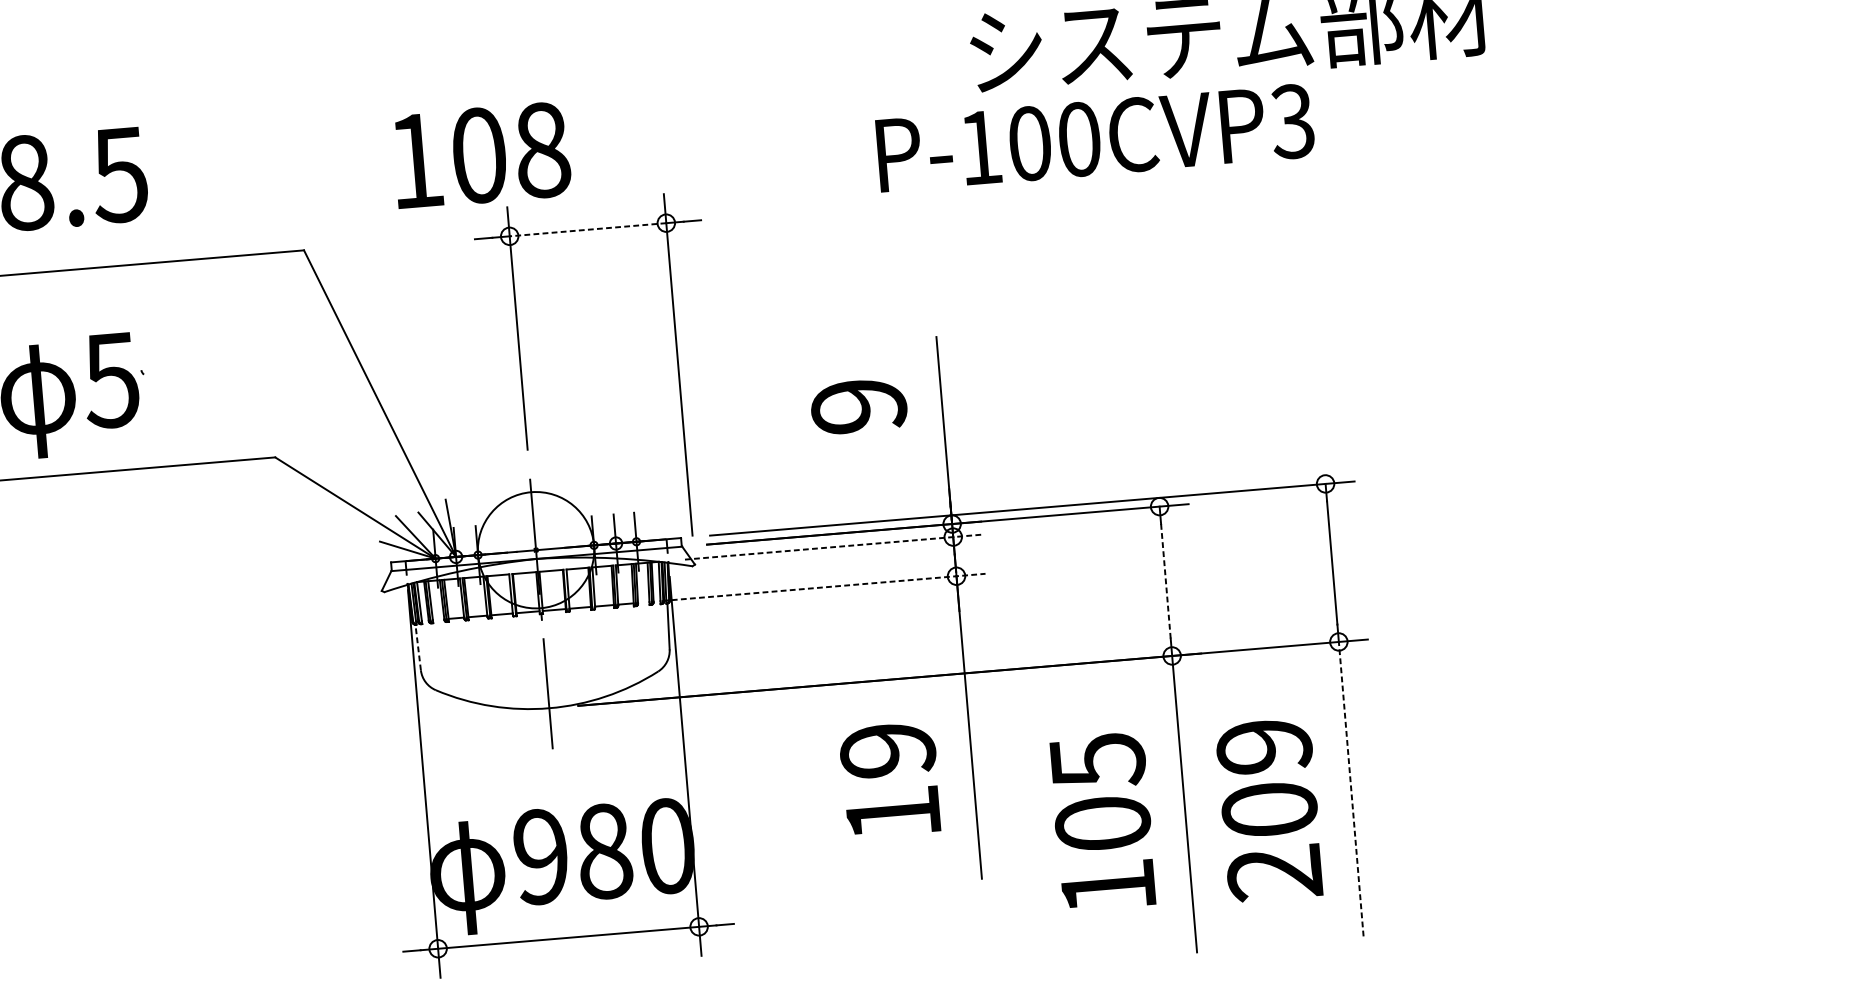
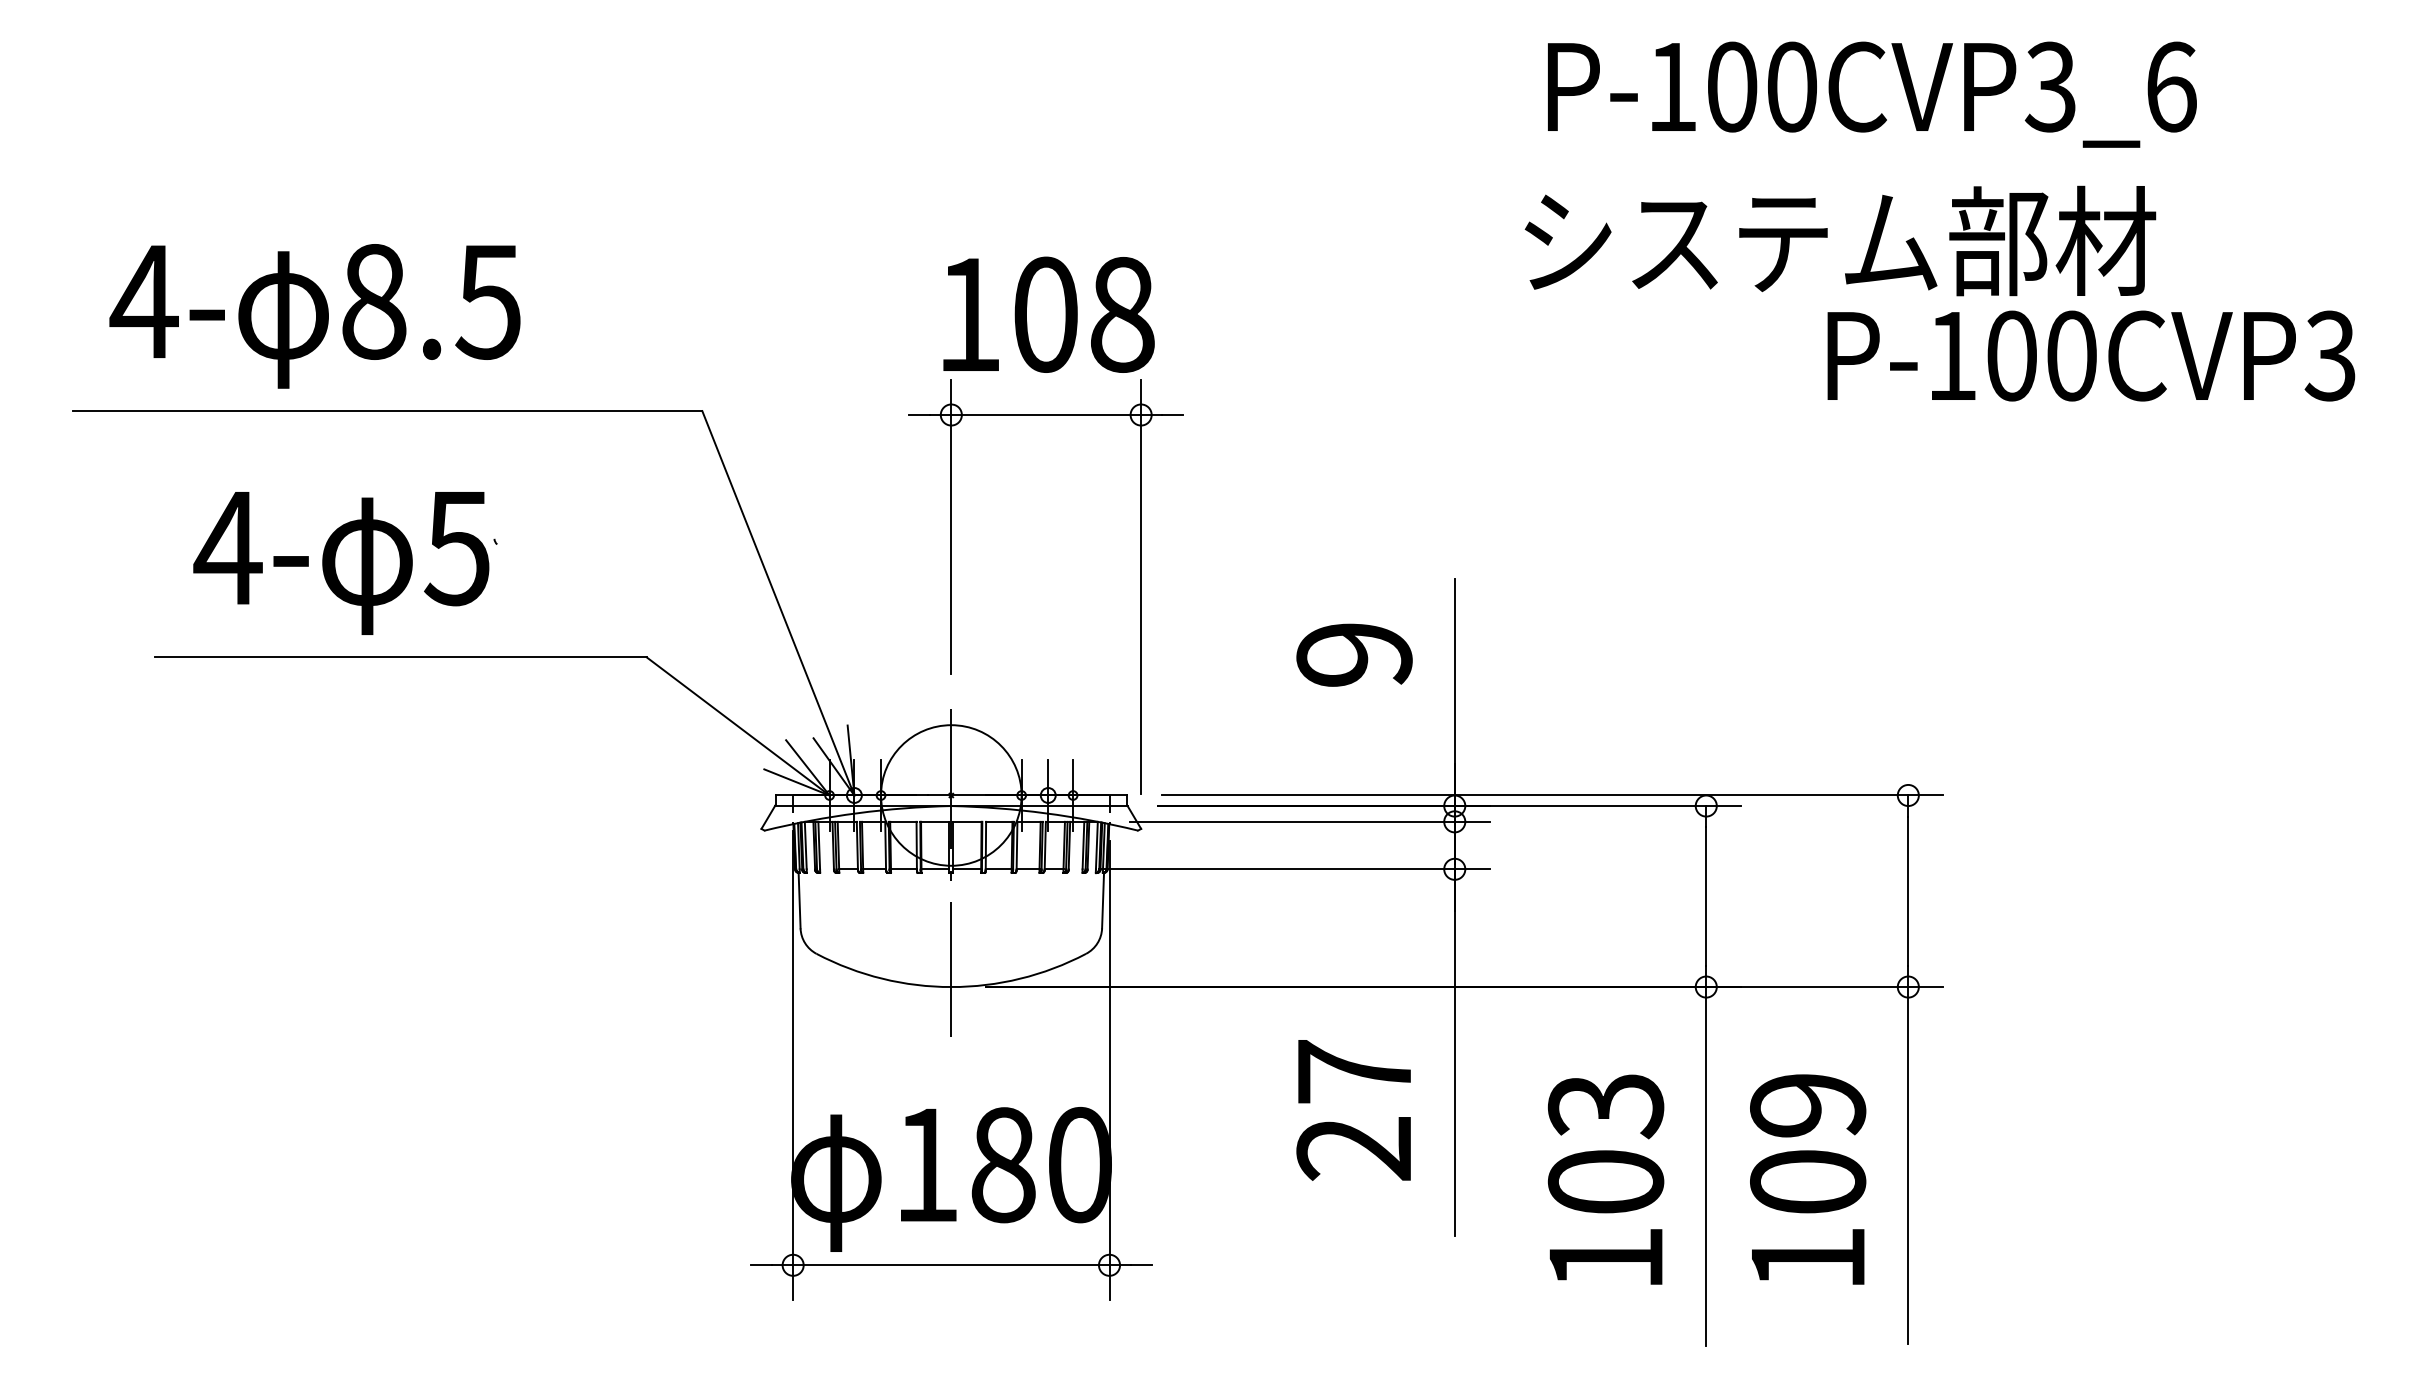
text: (1095, 137) -> (2091, 355), moved
text: (481, 155) -> (1048, 314), moved
line: (588, 230) -> (1046, 415), dashed -> solid
line: (834, 546) -> (1310, 821), dashed -> solid
line: (1166, 582) -> (1706, 897), dashed -> solid
line: (824, 587) -> (1294, 869), dashed -> solid
line: (418, 647) -> (799, 900), dashed -> solid
text: (1097, 761) -> (1605, 1106), 105 -> 103
text: (890, 782) -> (1354, 1110), 19 -> 27
line: (1351, 789) -> (1908, 1165), dashed -> solid
text: (541, 857) -> (926, 1165), 980 -> 180
text: (1274, 873) -> (1807, 1259), 209 -> 109

